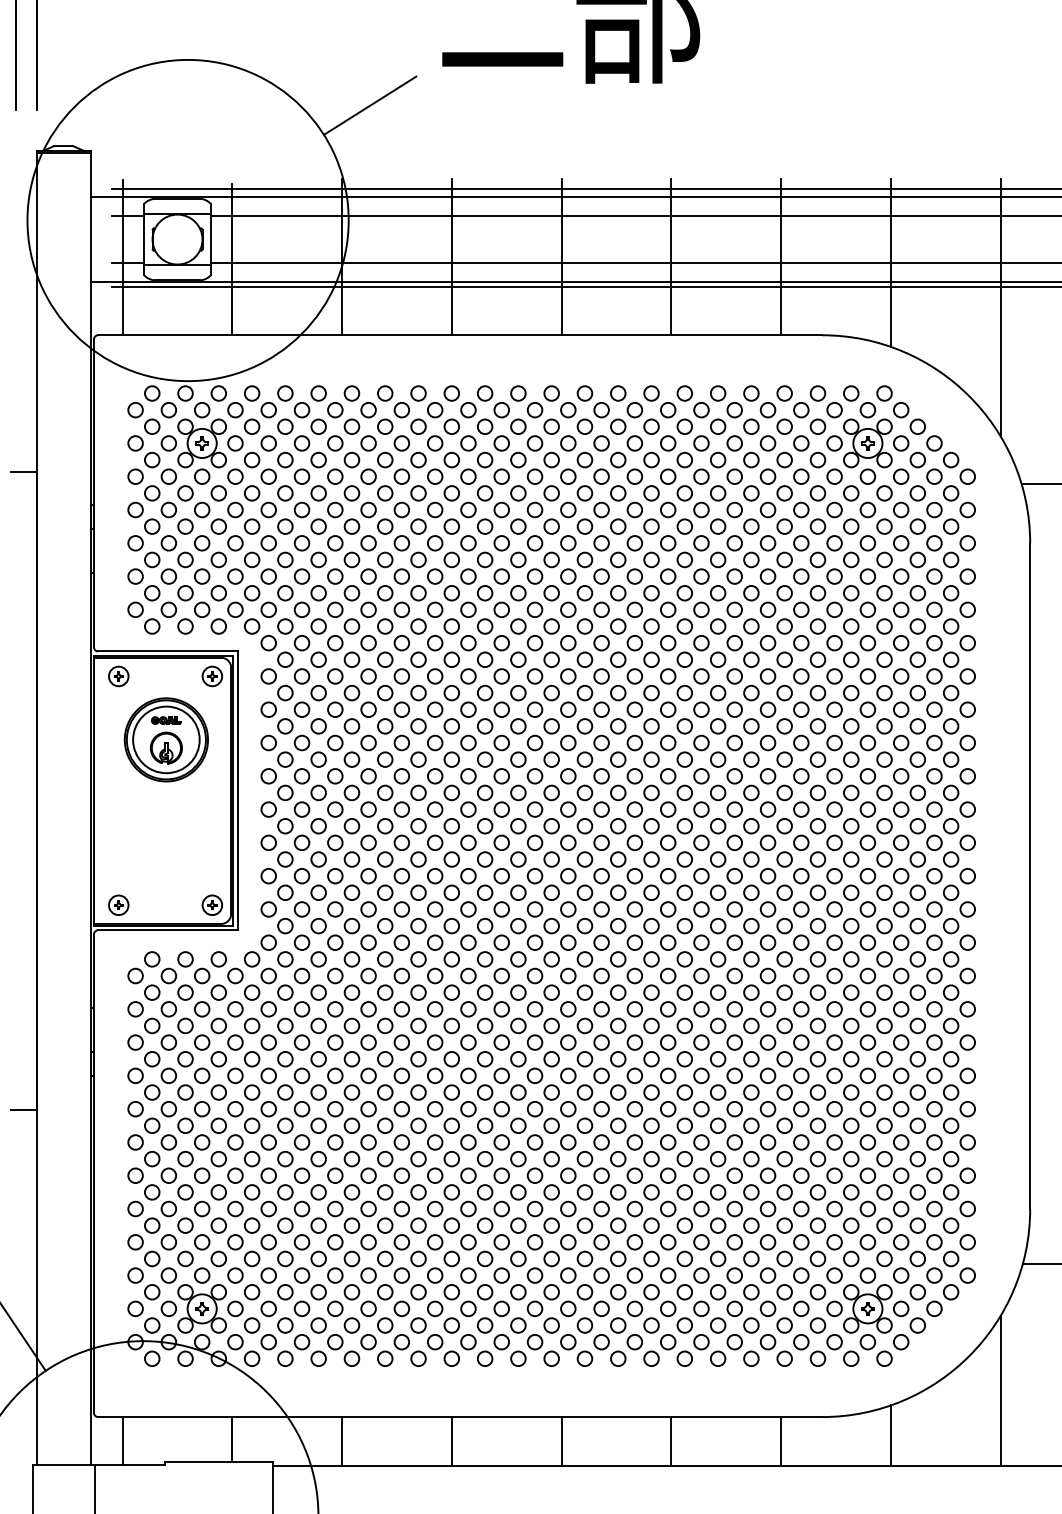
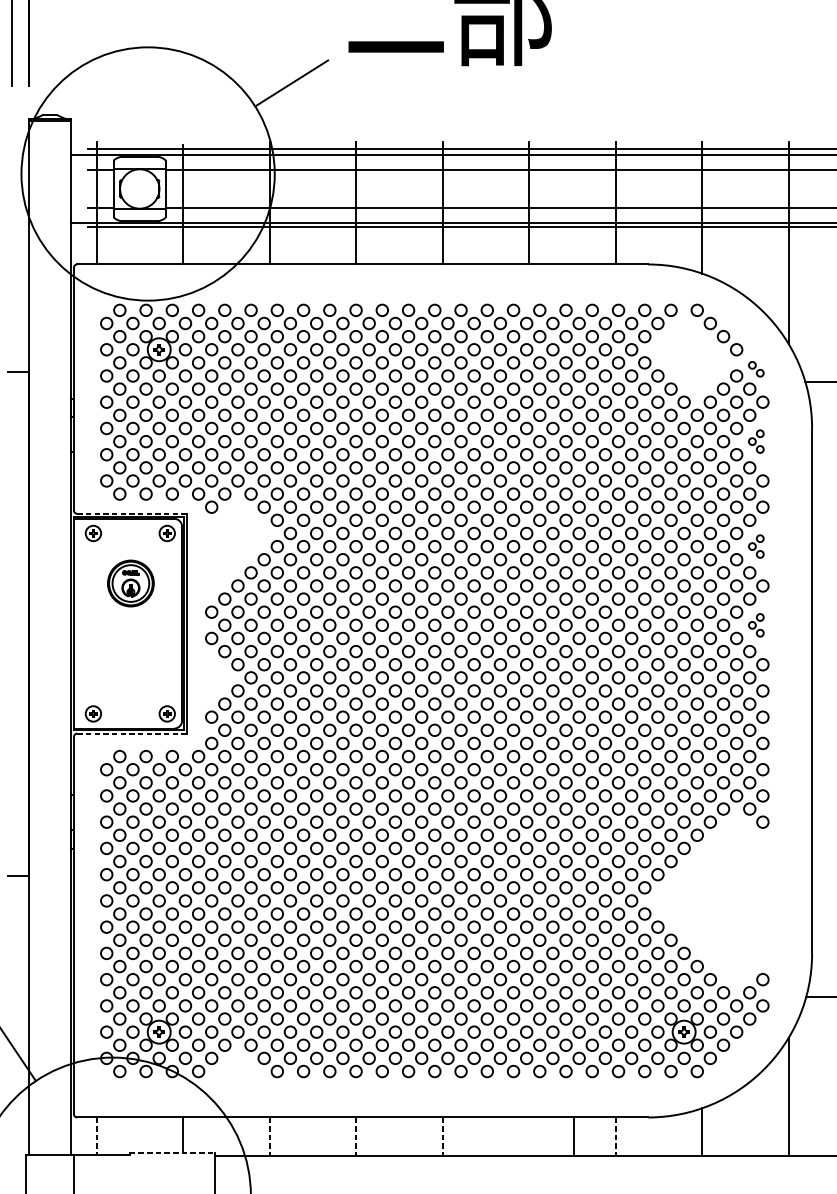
part: (875, 451) -> (690, 356), removed
part: (959, 467) -> (756, 368), size x0.6
part: (959, 559) -> (756, 441), size x0.6
line: (167, 651) -> (131, 513), solid -> dashed
part: (959, 692) -> (756, 546), size x0.6
part: (293, 693) -> (231, 546), removed
part: (165, 739) -> (130, 583), size x0.7
part: (959, 792) -> (756, 624), size x0.6
part: (276, 859) -> (217, 677), removed
line: (167, 930) -> (131, 733), solid -> dashed
part: (900, 1142) -> (709, 900), removed
part: (301, 1350) -> (237, 1064), removed
line: (122, 1441) -> (96, 1136), solid -> dashed
line: (671, 1441) -> (574, 1136), moved
line: (342, 1442) -> (269, 1137), solid -> dashed
line: (451, 1442) -> (355, 1137), solid -> dashed
line: (561, 1442) -> (442, 1137), solid -> dashed
line: (781, 1442) -> (616, 1137), solid -> dashed
line: (219, 1461) -> (172, 1152), solid -> dashed

